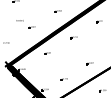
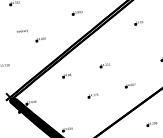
part: (73, 37) -> (104, 65), moved
part: (63, 79) -> (91, 96), moved

